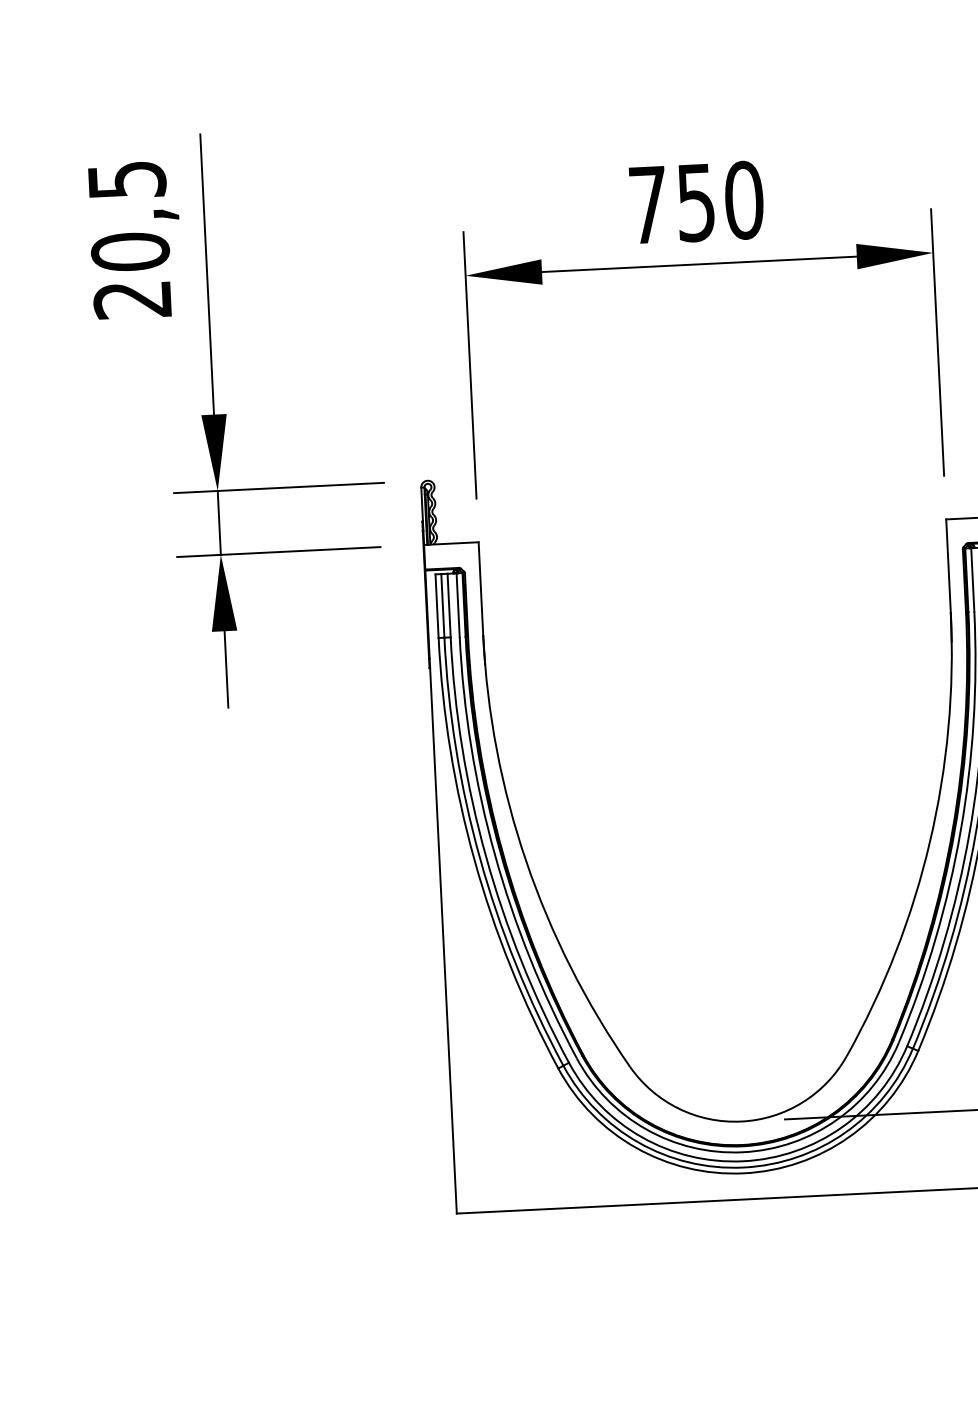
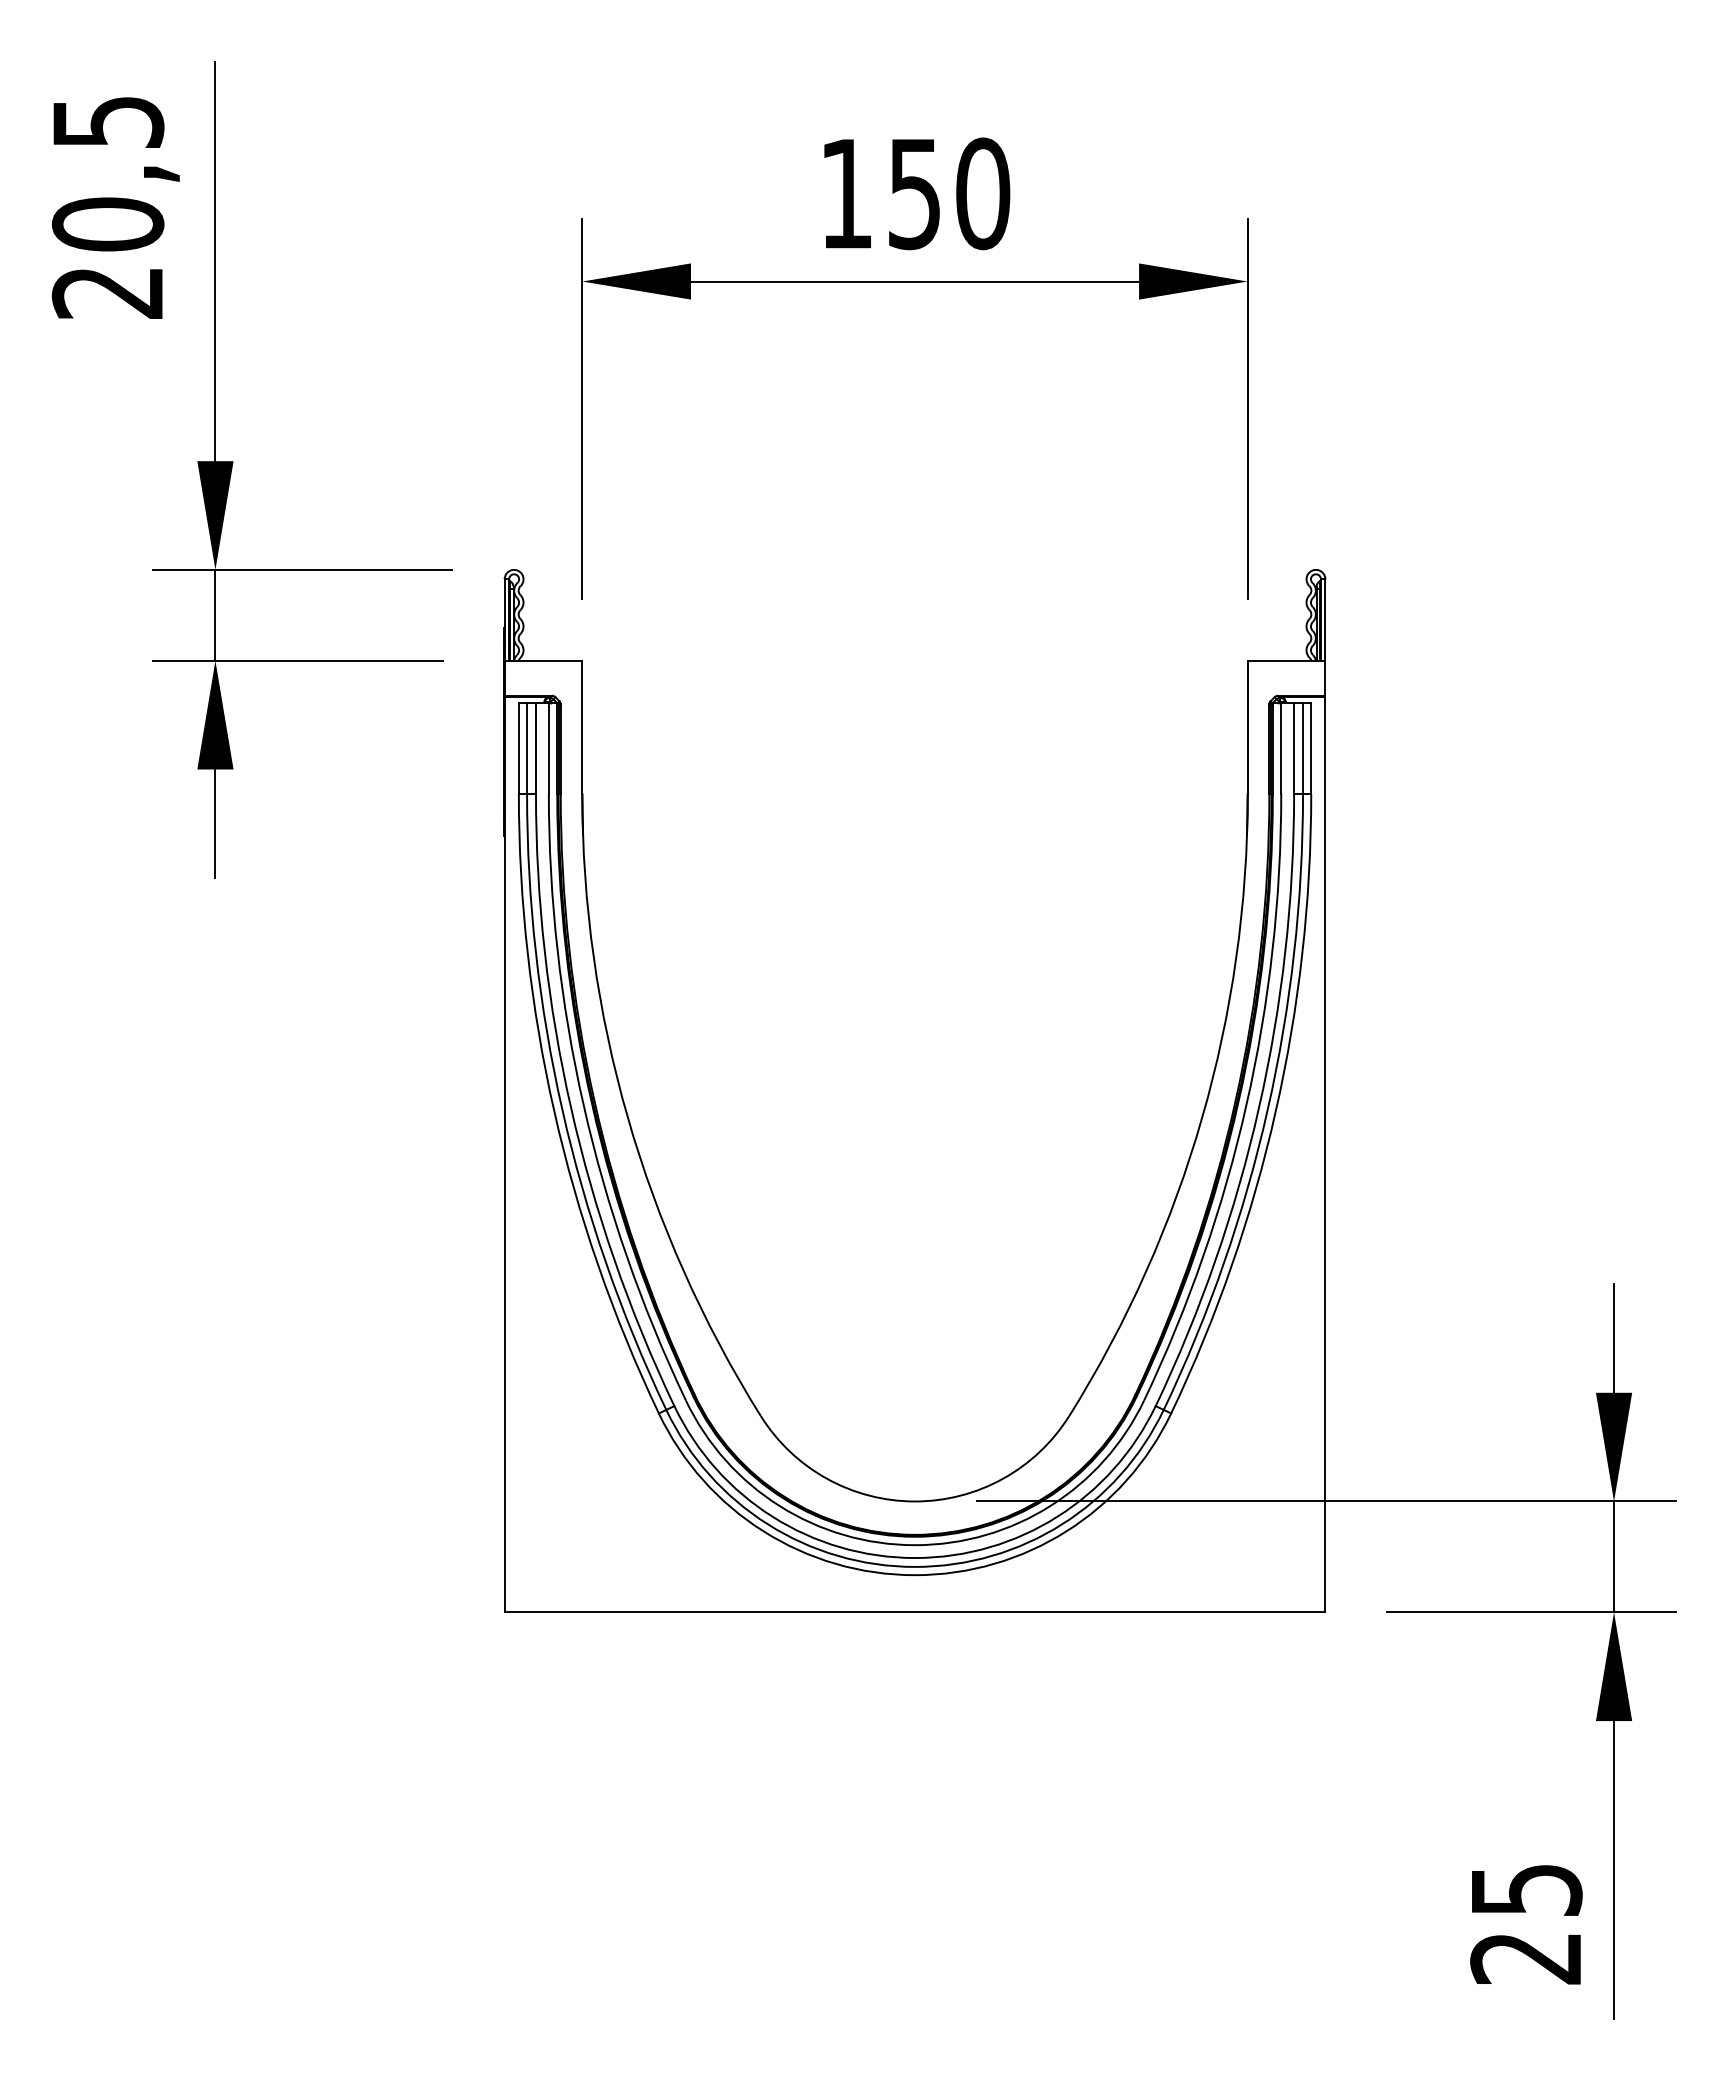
text: (648, 204) -> (846, 193), 750 -> 150

